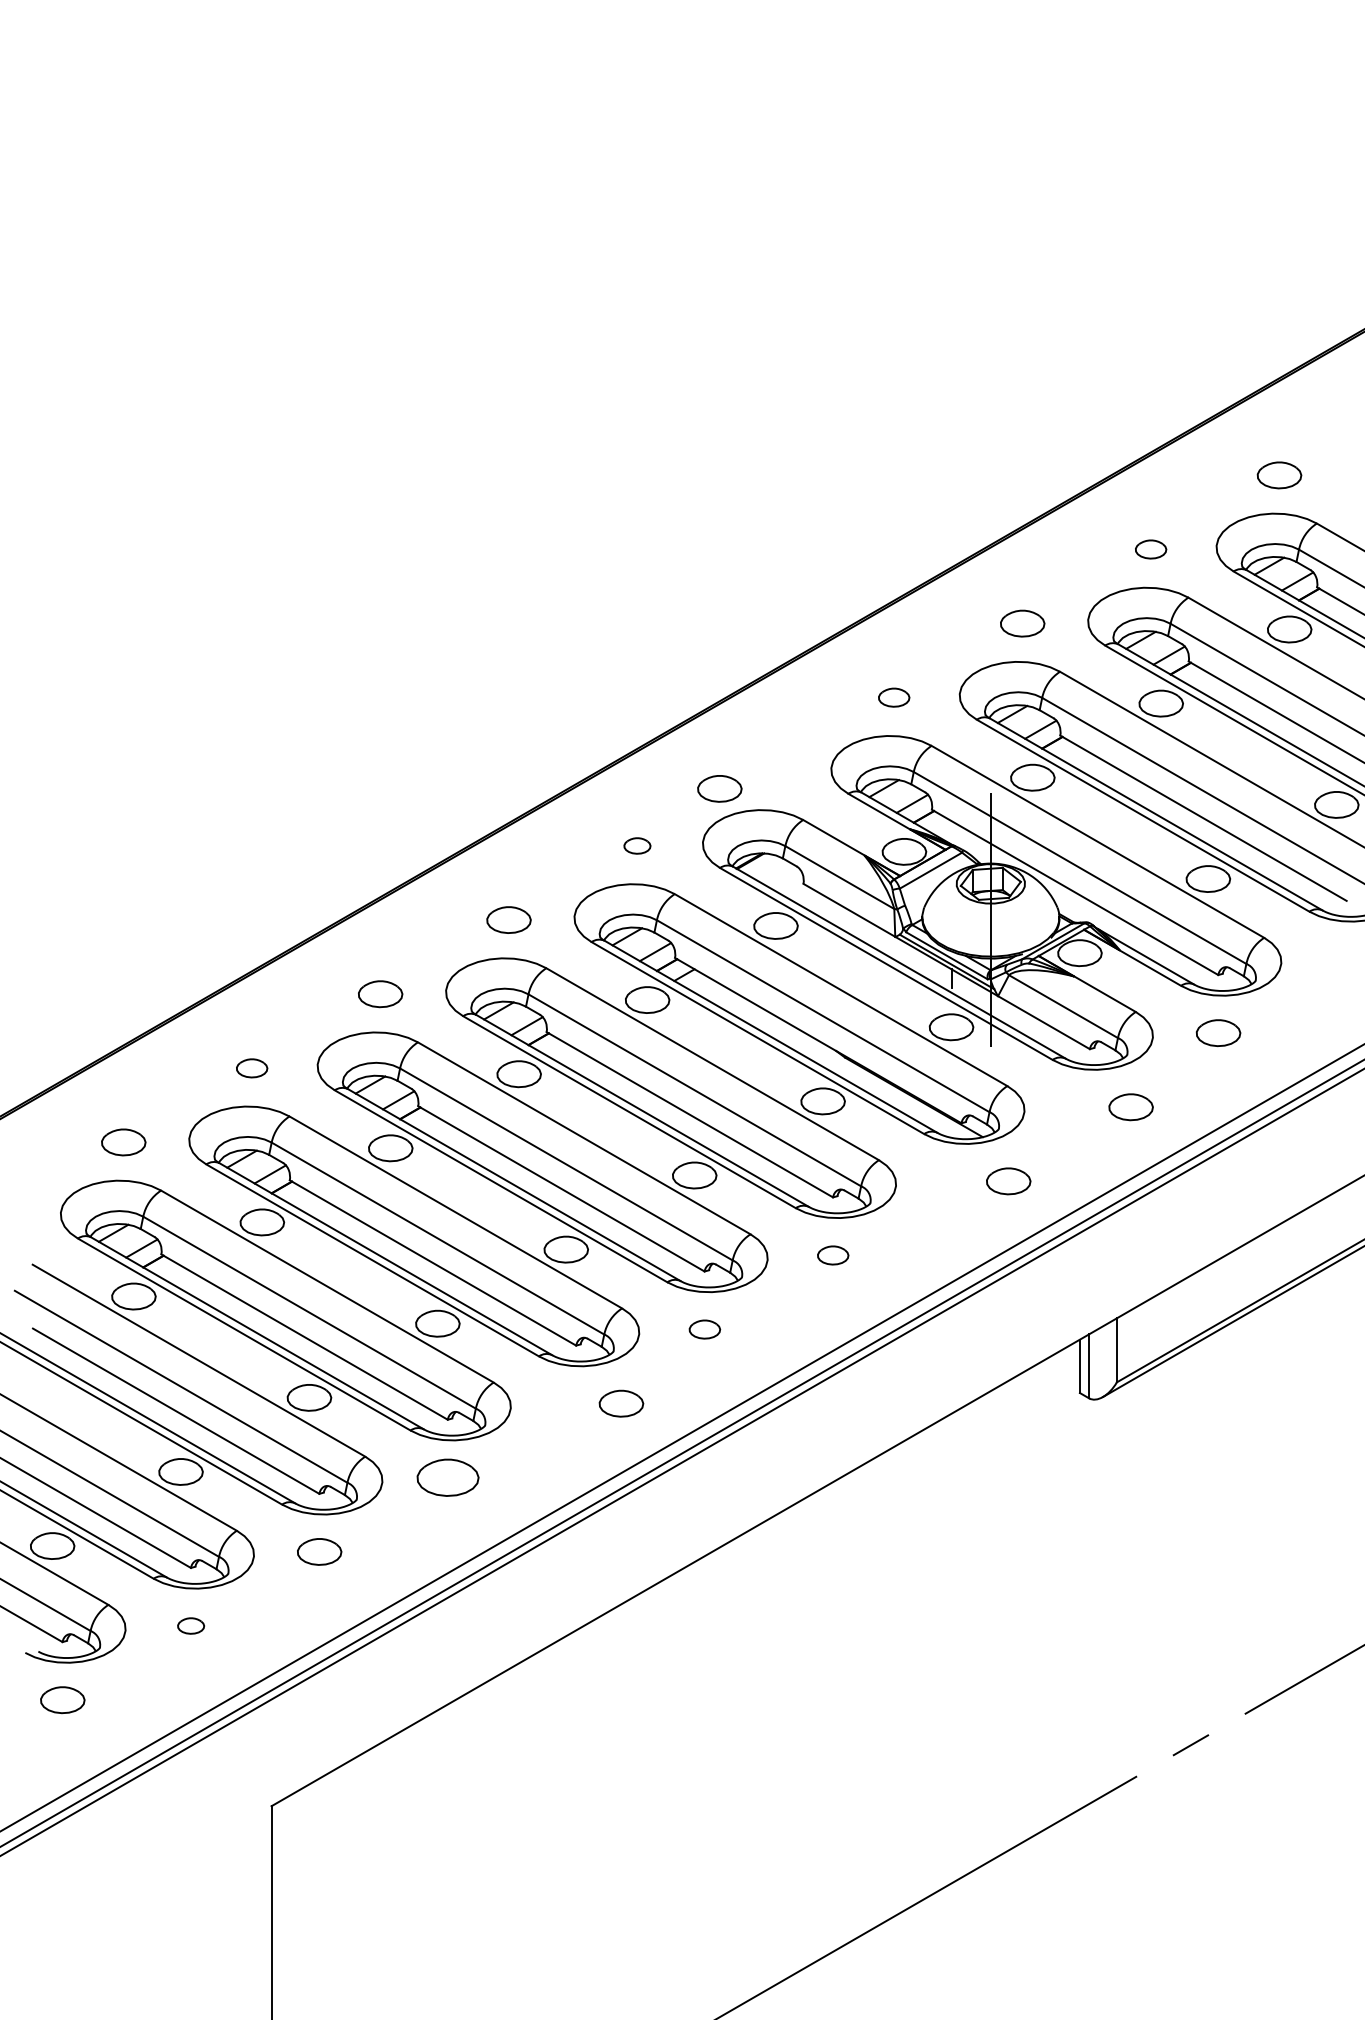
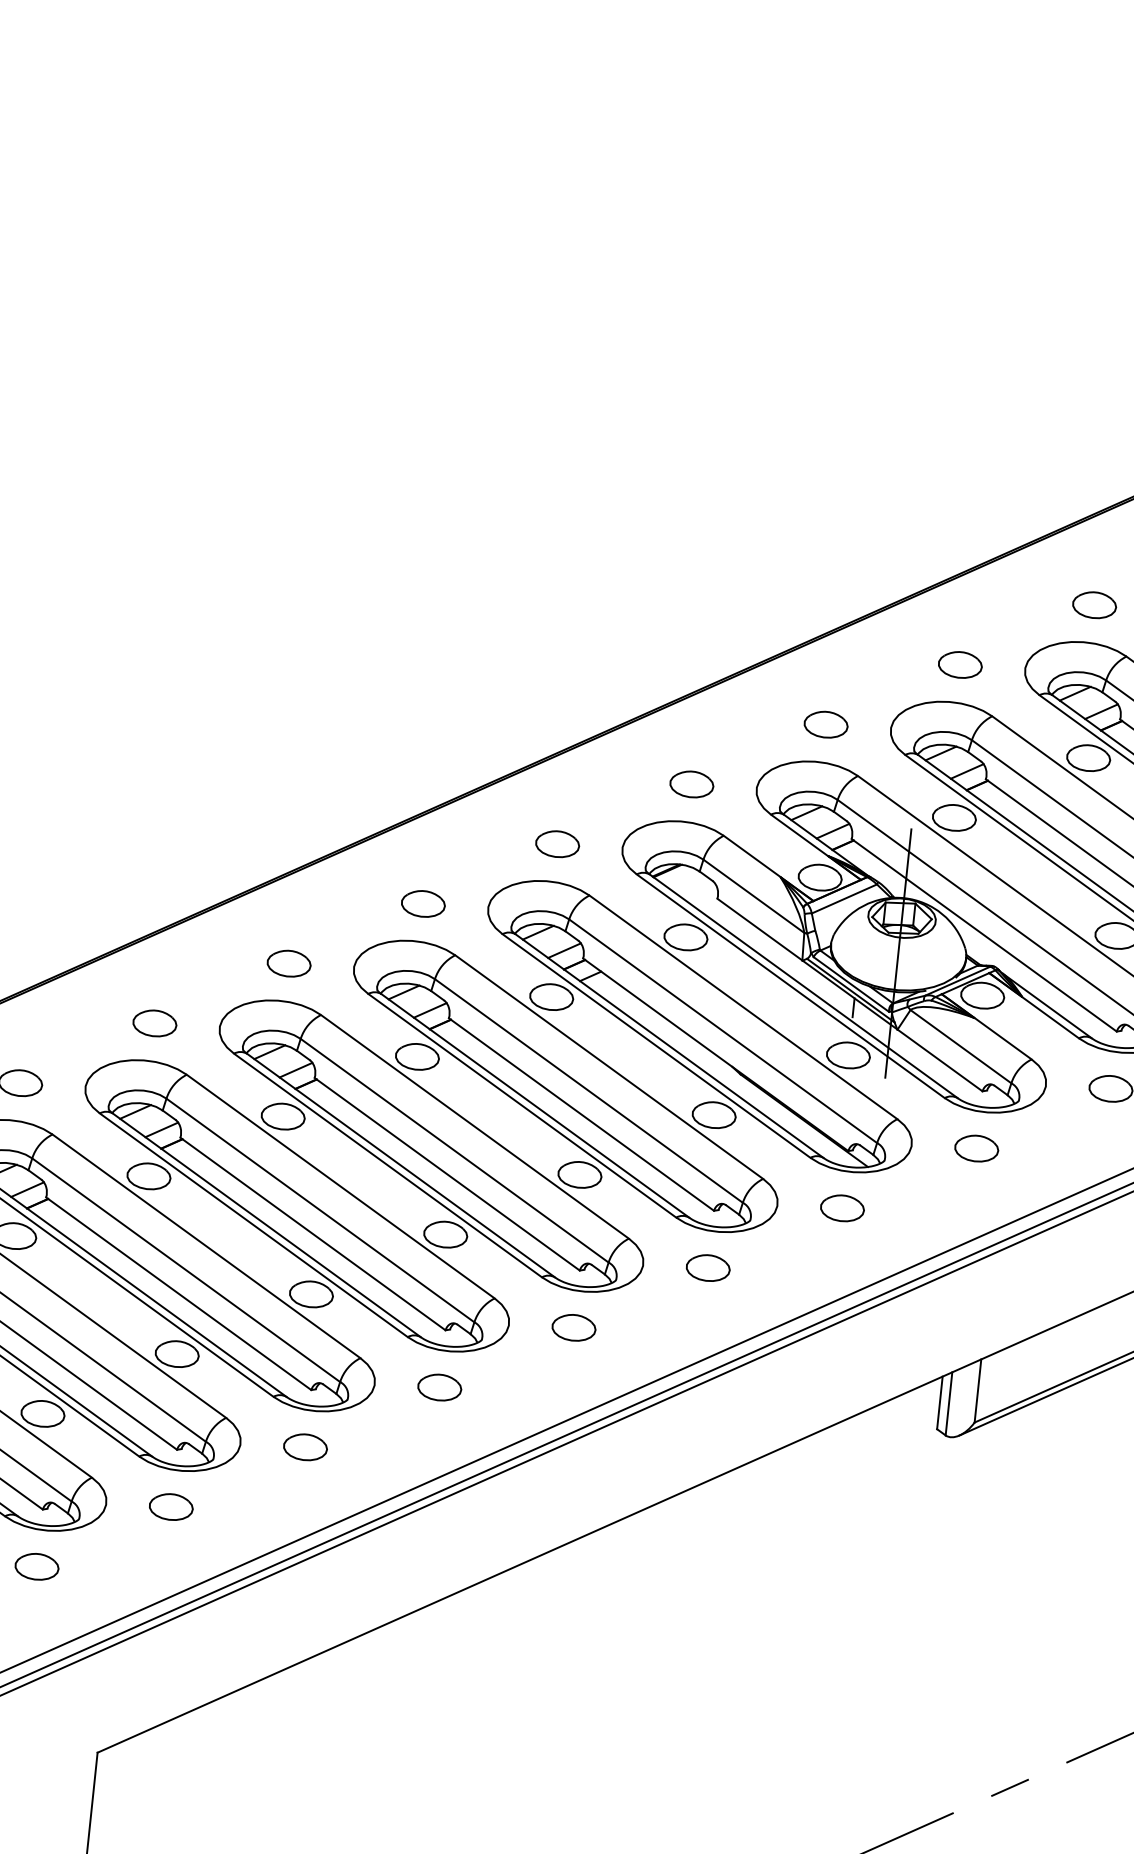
part: (1150, 549) -> (1094, 605), size x1.43
part: (893, 697) -> (825, 724), size x1.43
part: (719, 788) -> (691, 784), moved
part: (637, 845) -> (557, 843), size x1.67
part: (251, 1068) -> (154, 1023), size x1.43
part: (1130, 1107) -> (976, 1148), moved
part: (1008, 1181) -> (842, 1208), moved
part: (832, 1255) -> (707, 1268), size x1.43
part: (704, 1329) -> (573, 1327), size x1.43
part: (621, 1403) -> (439, 1387), moved
part: (447, 1477) -> (305, 1446), size x0.71
part: (190, 1625) -> (36, 1566), size x1.67

